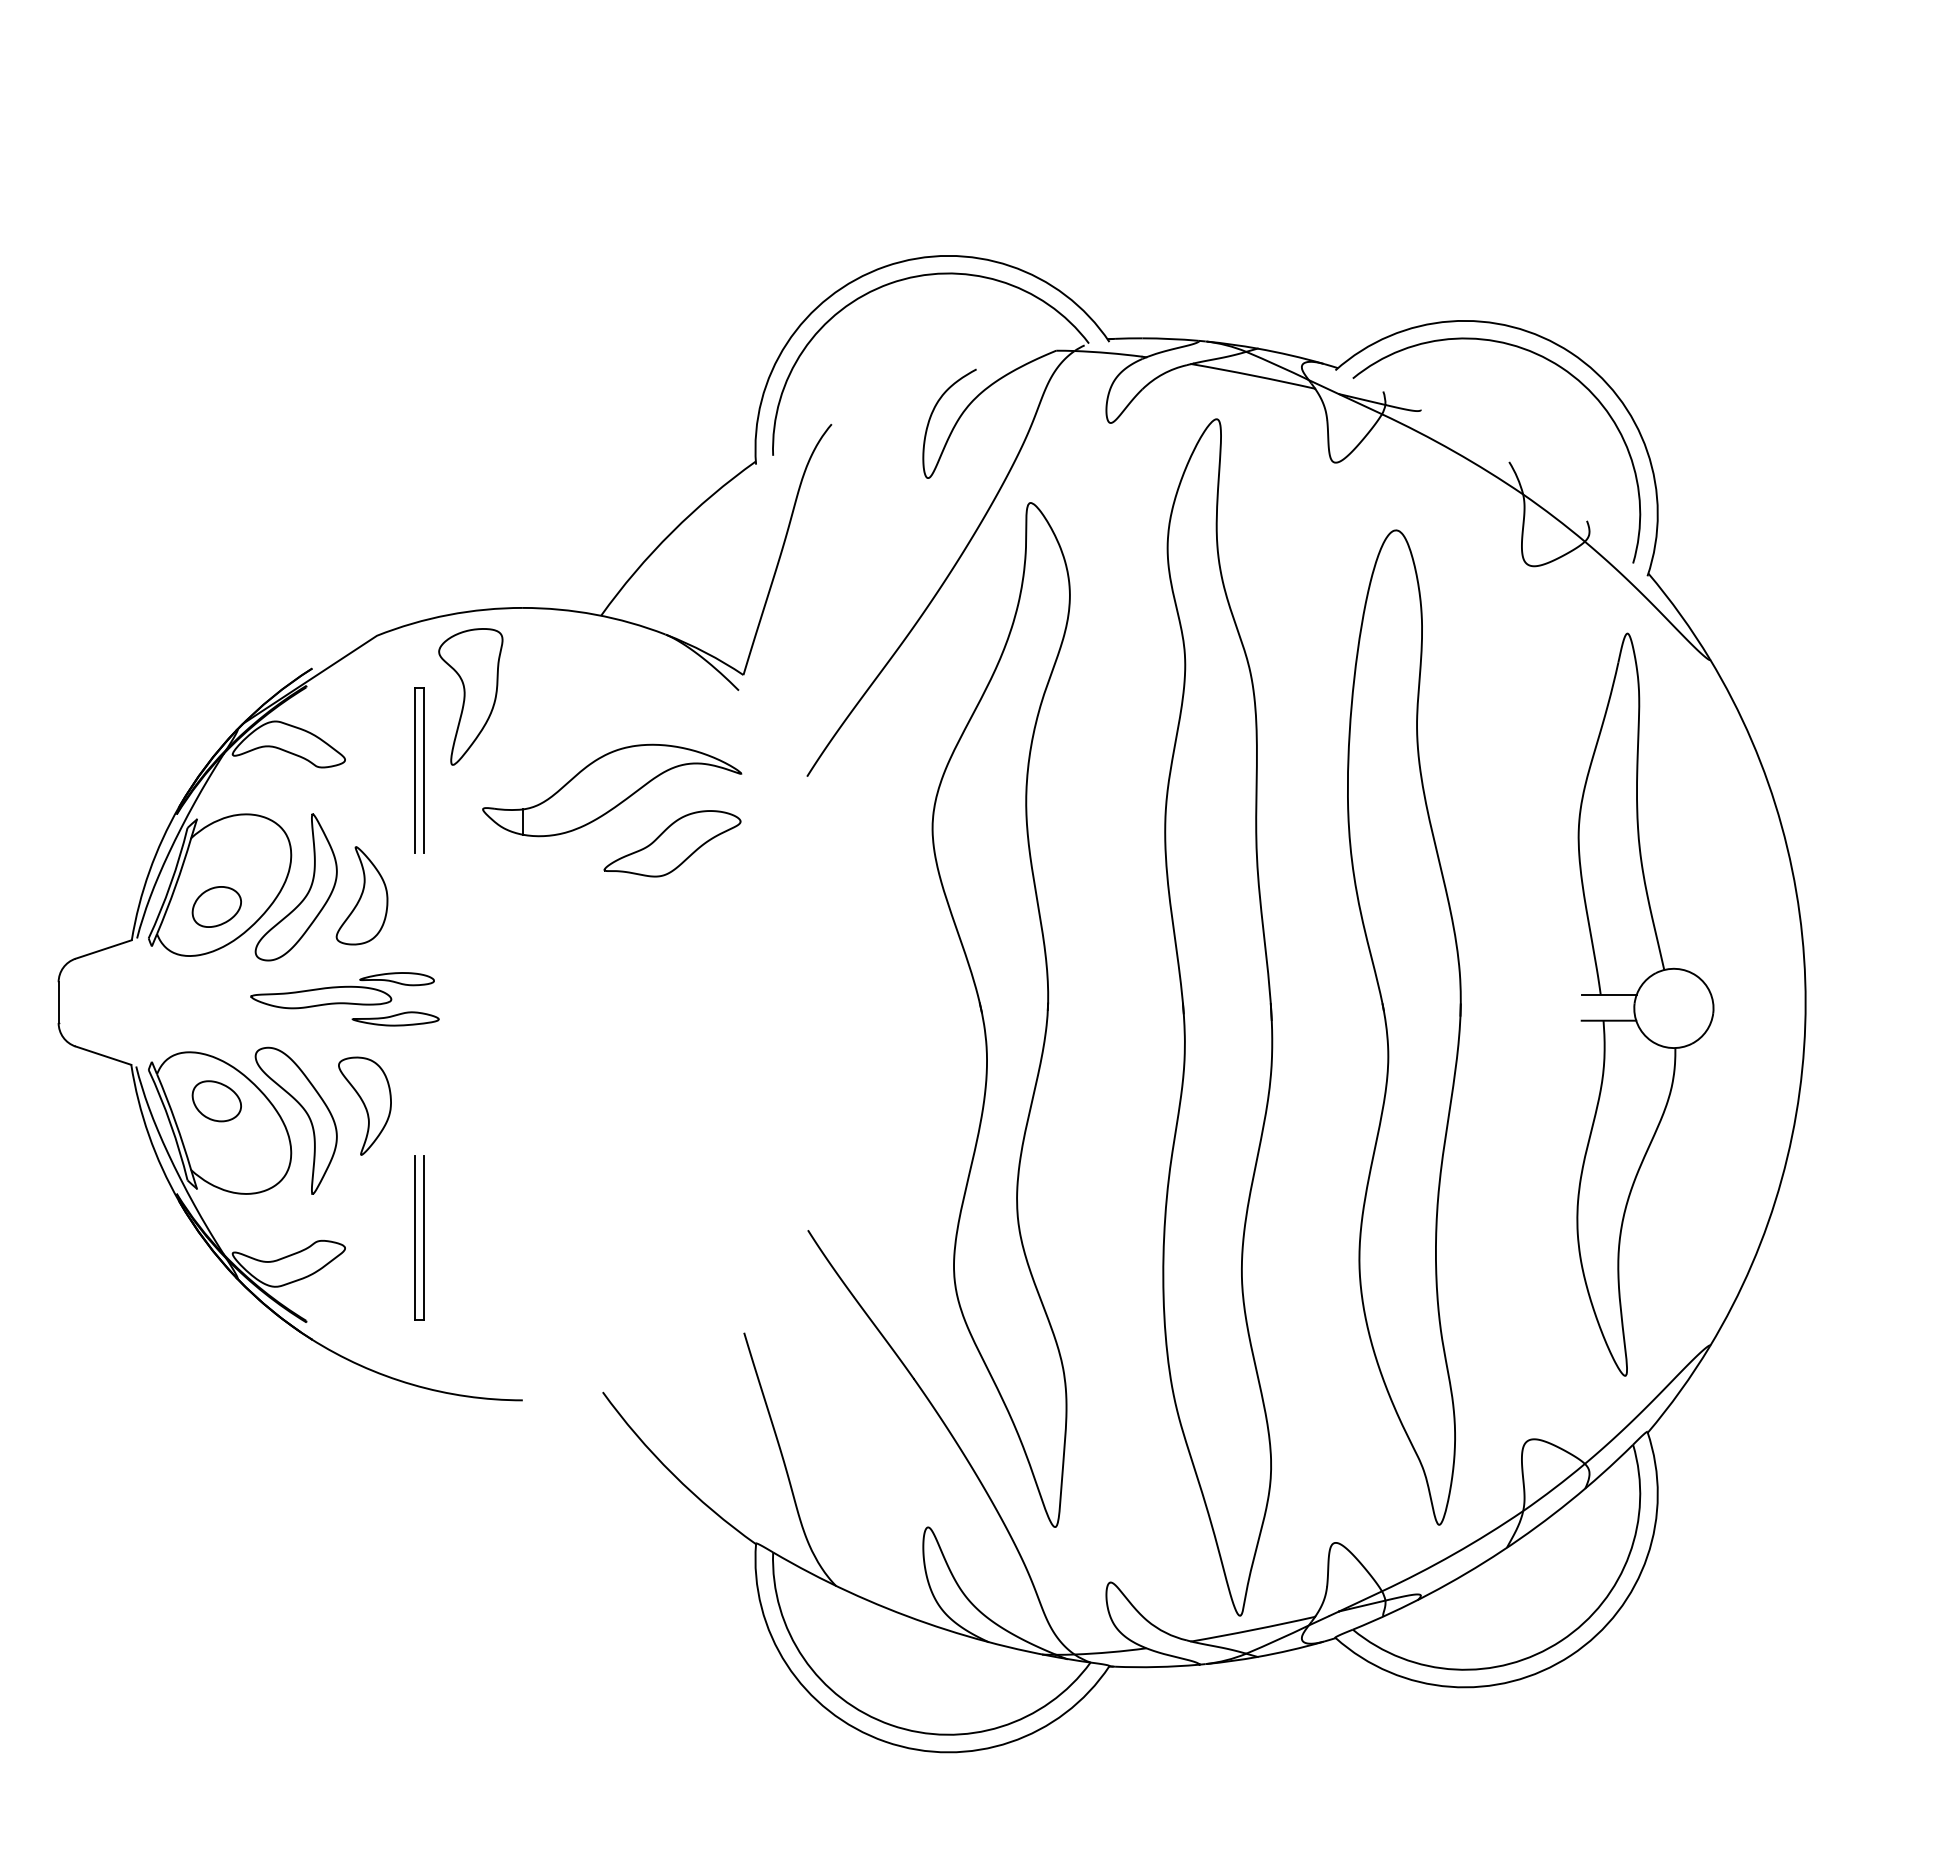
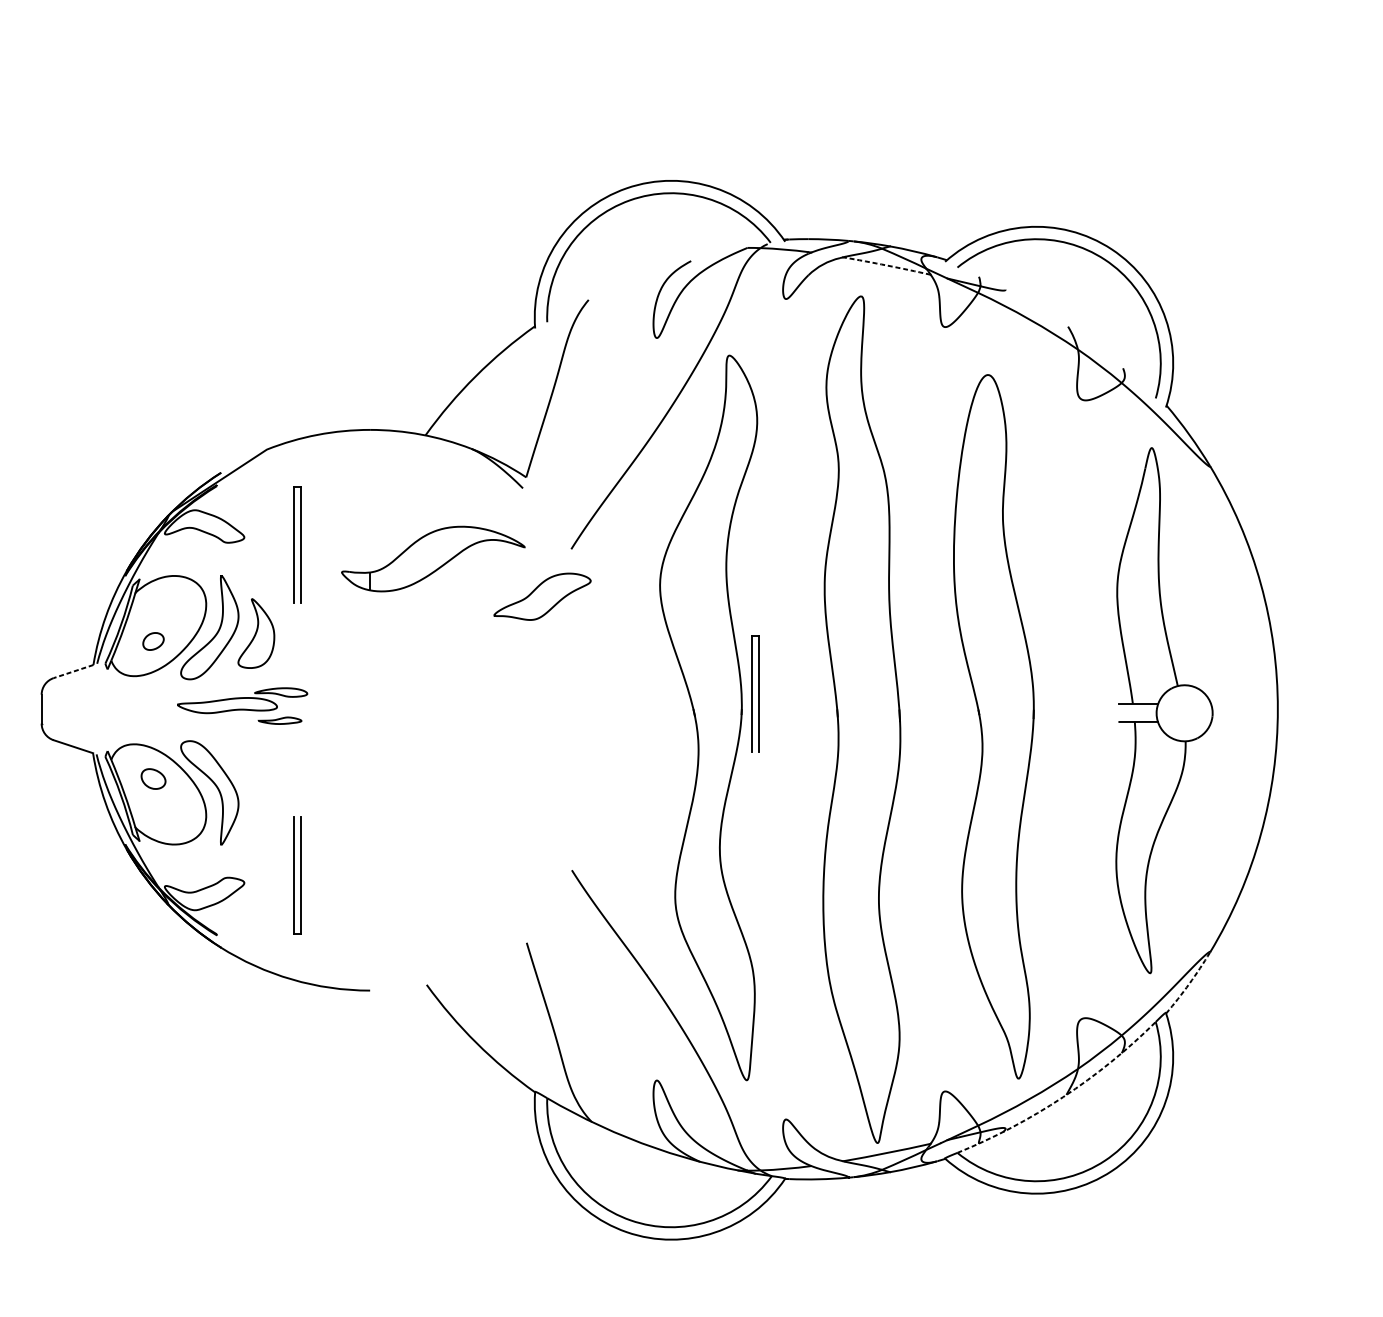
arc: (1253, 375) -> (887, 265), solid -> dashed
part: (470, 696) -> (333, 492), removed
part: (672, 843) -> (542, 596), moved
part: (216, 906) -> (153, 641), size x0.6
line: (103, 949) -> (73, 671), solid -> dashed
part: (1067, 981) -> (755, 694), added
part: (395, 1018) -> (280, 720), size x0.7
part: (216, 1101) -> (153, 779), size x0.7
part: (364, 1105) -> (258, 781), removed
arc: (1680, 1390) -> (1189, 983), solid -> dashed
arc: (1502, 1551) -> (1063, 1097), solid -> dashed

